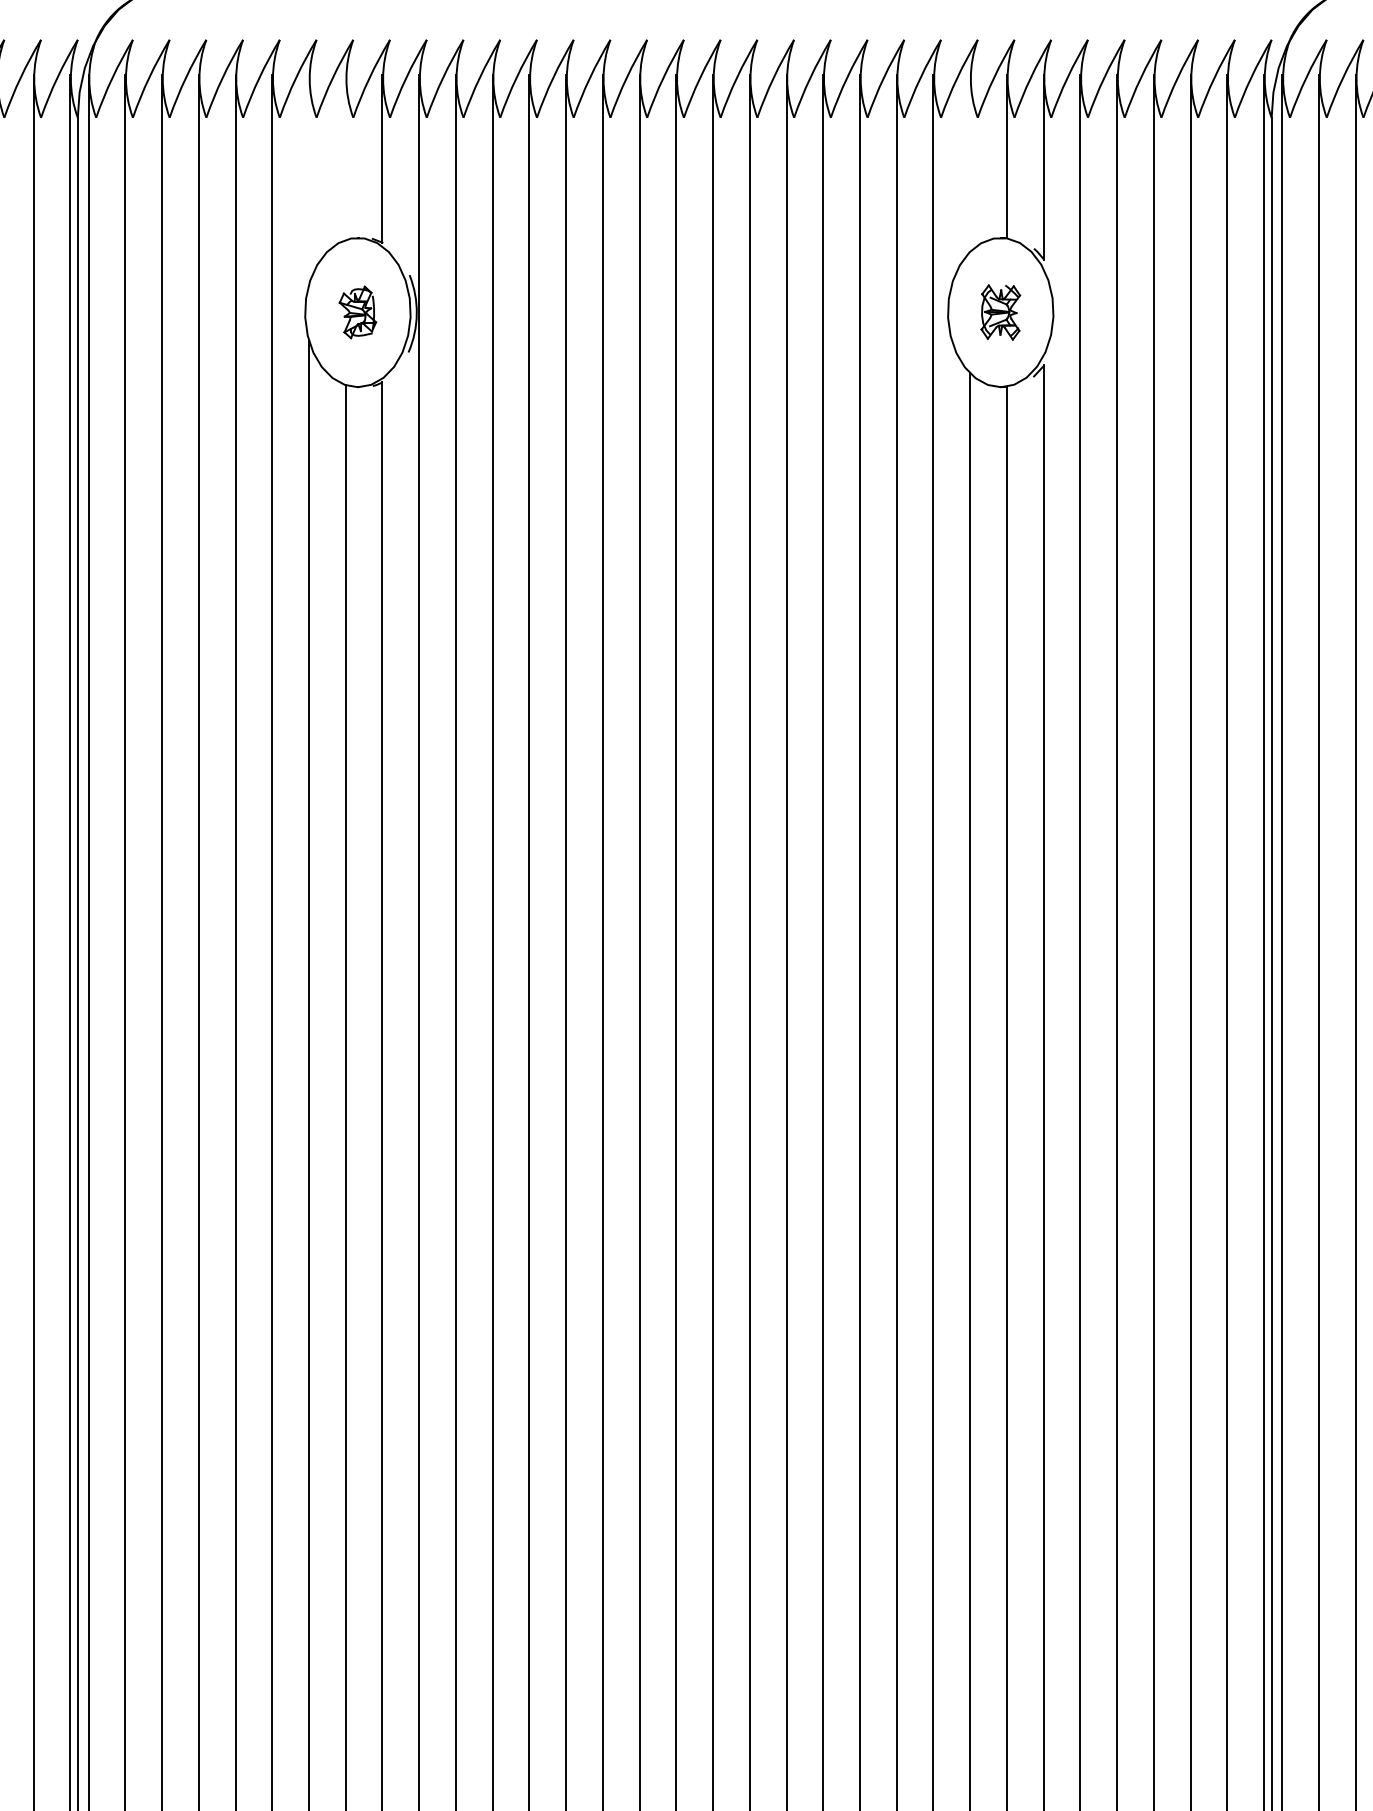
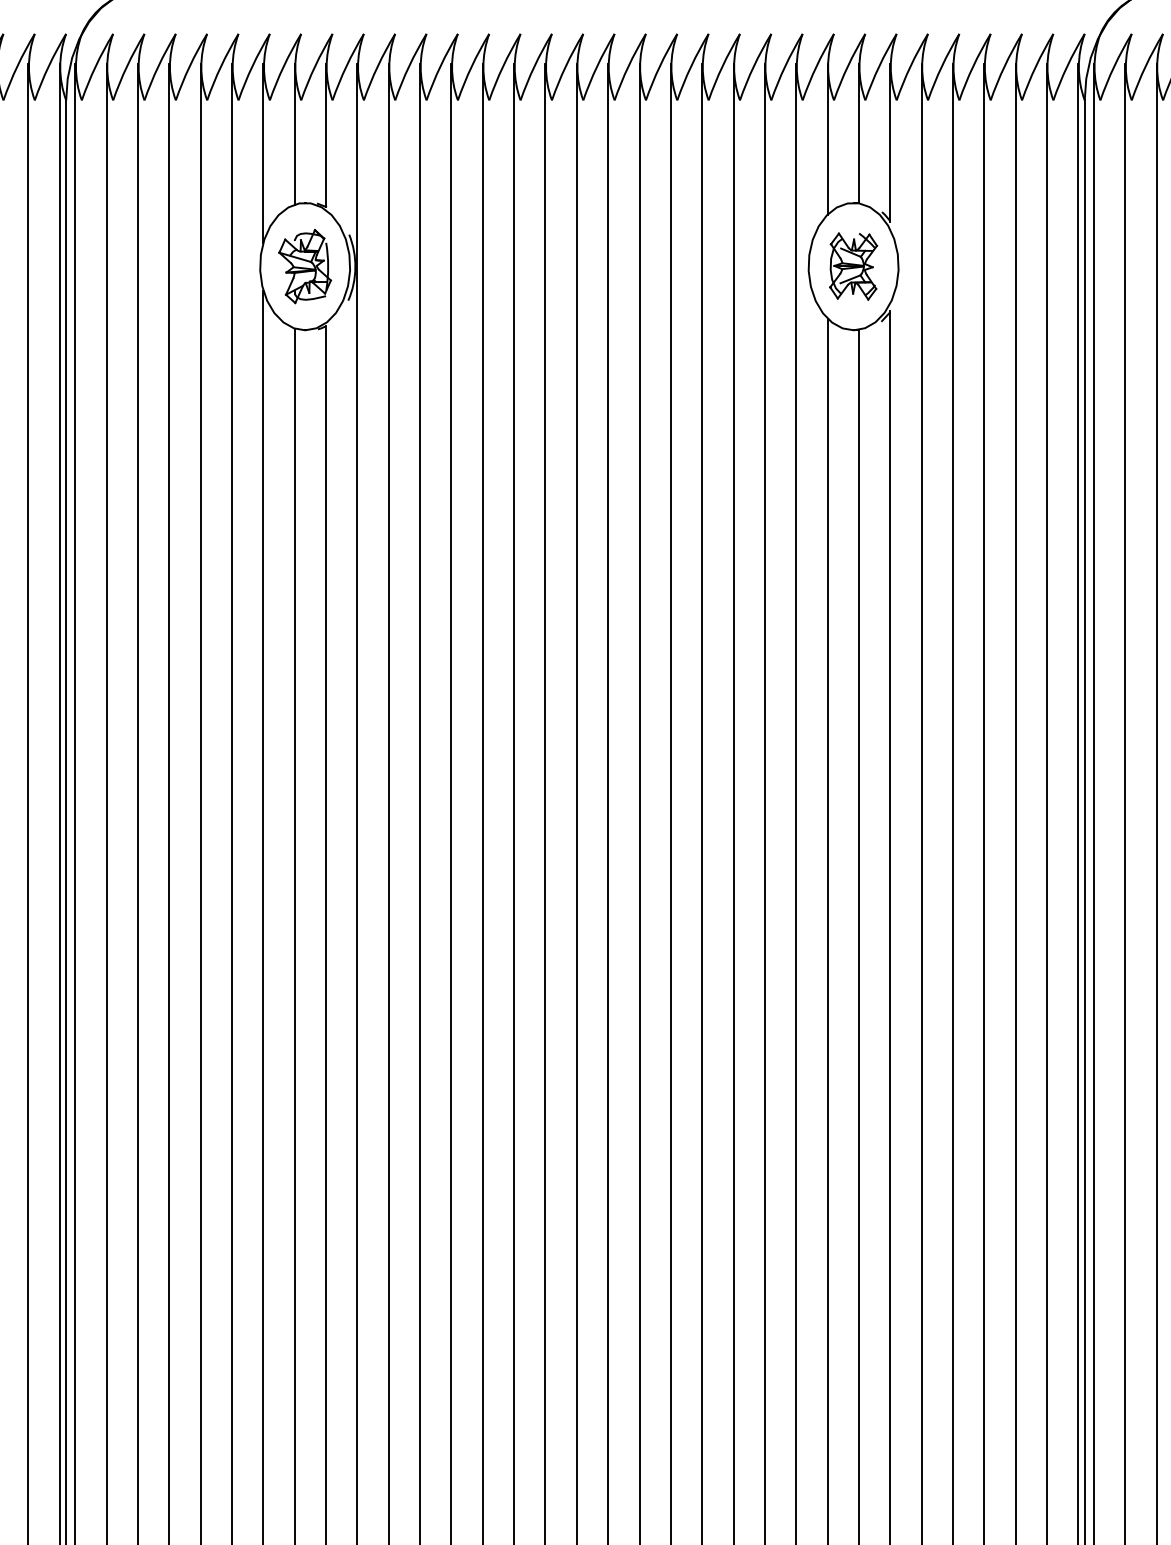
line: (345, 156) -> (294, 133), added
line: (970, 162) -> (827, 138), added
line: (309, 179) -> (263, 153), added
part: (357, 312) -> (304, 266), size x1.67
part: (1000, 312) -> (853, 266), size x1.43

